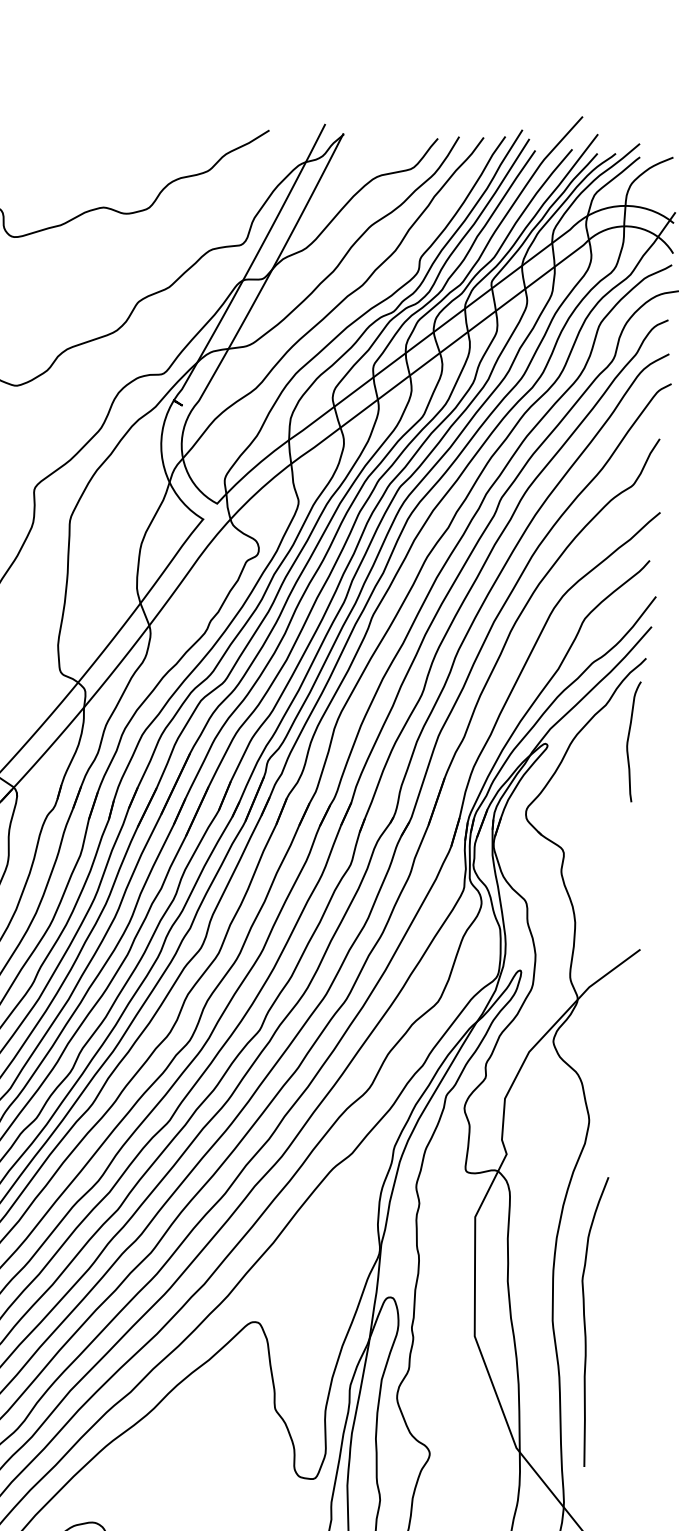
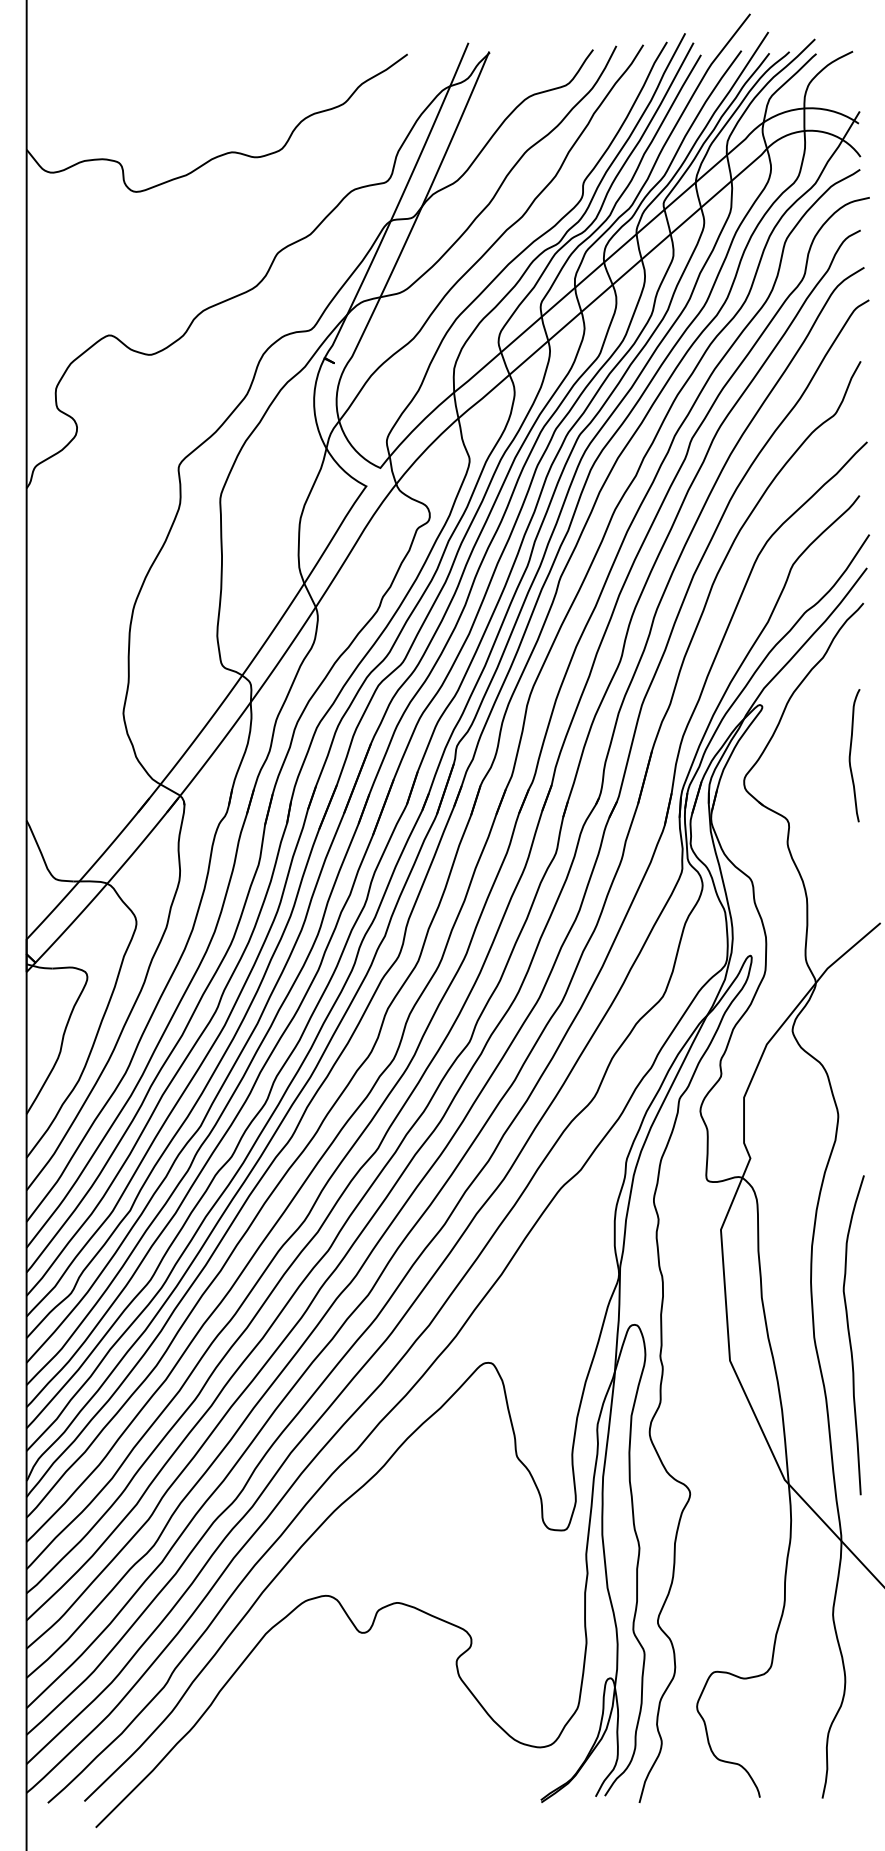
curve: (628, 741) -> (850, 755), moved

